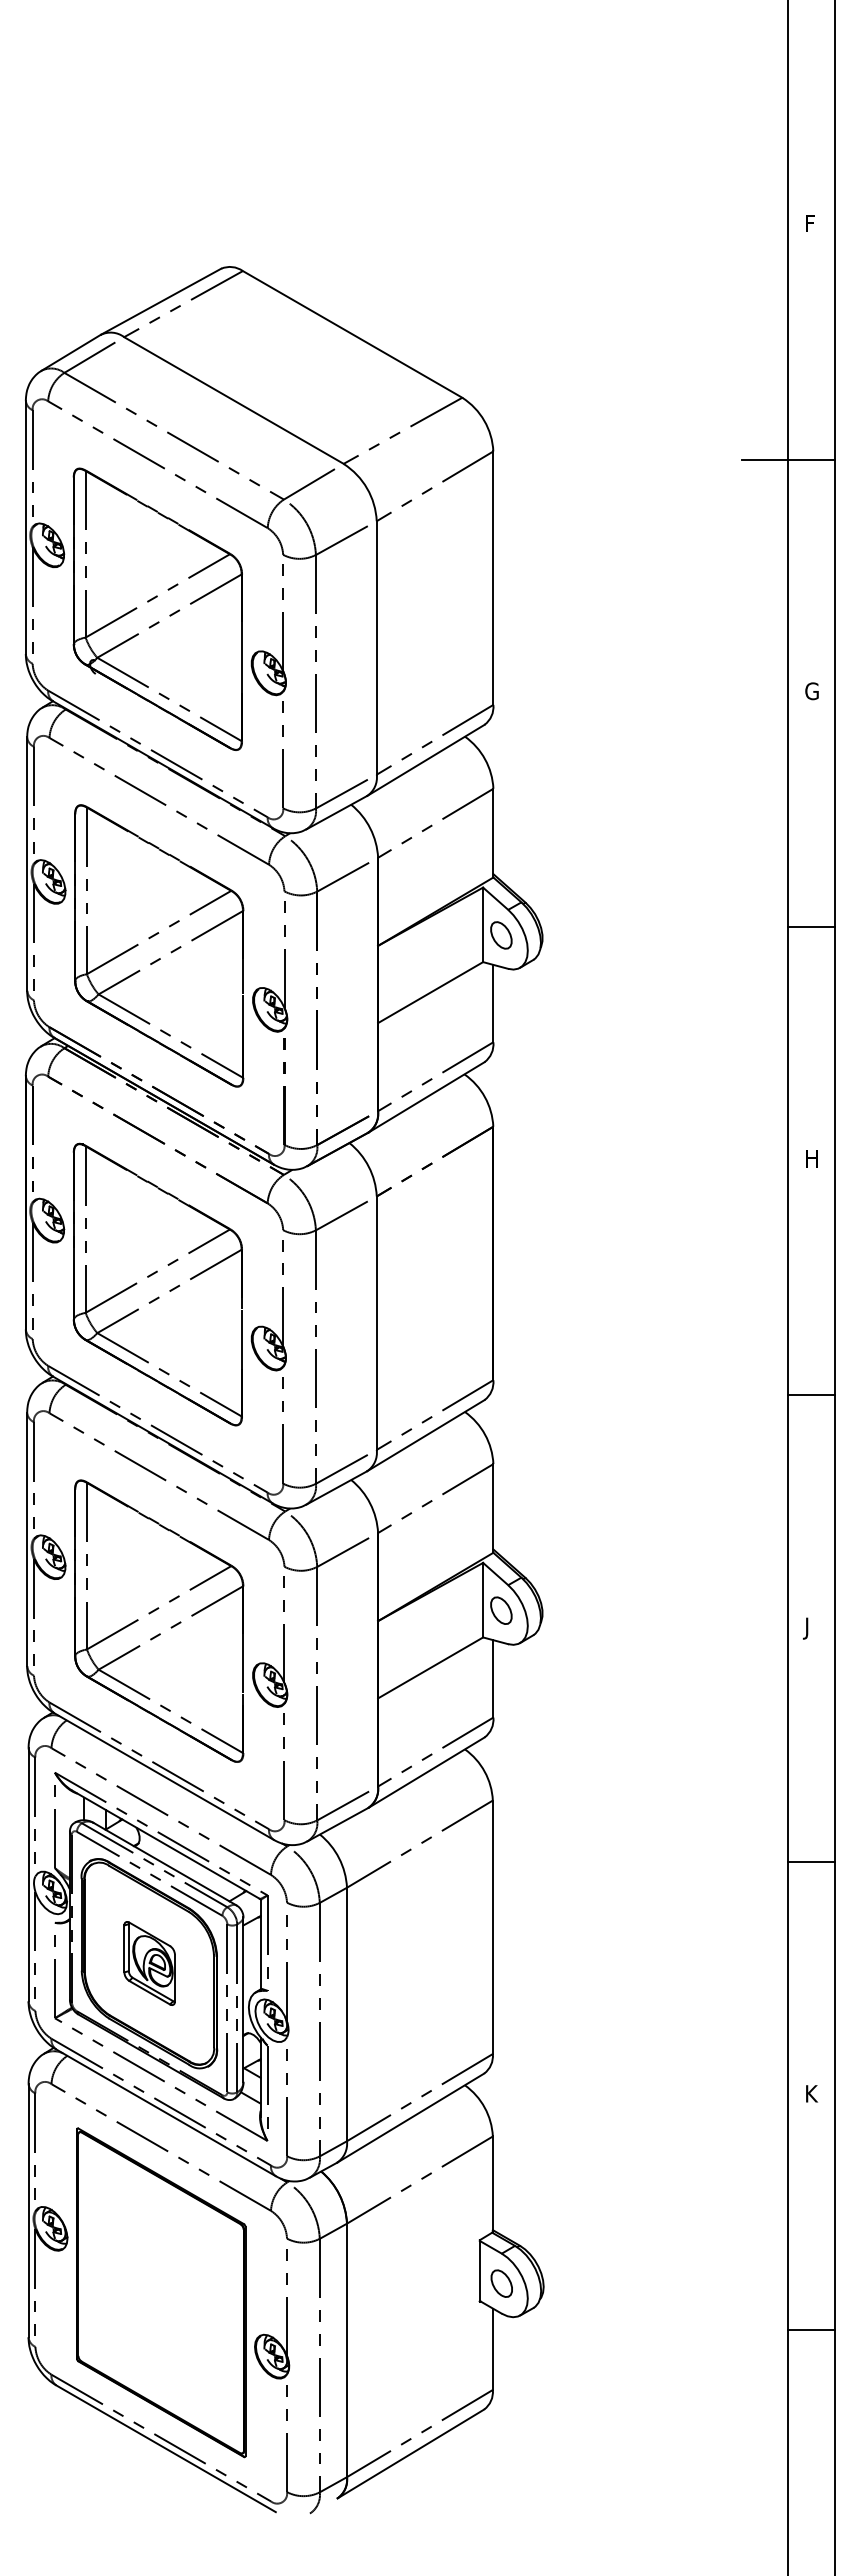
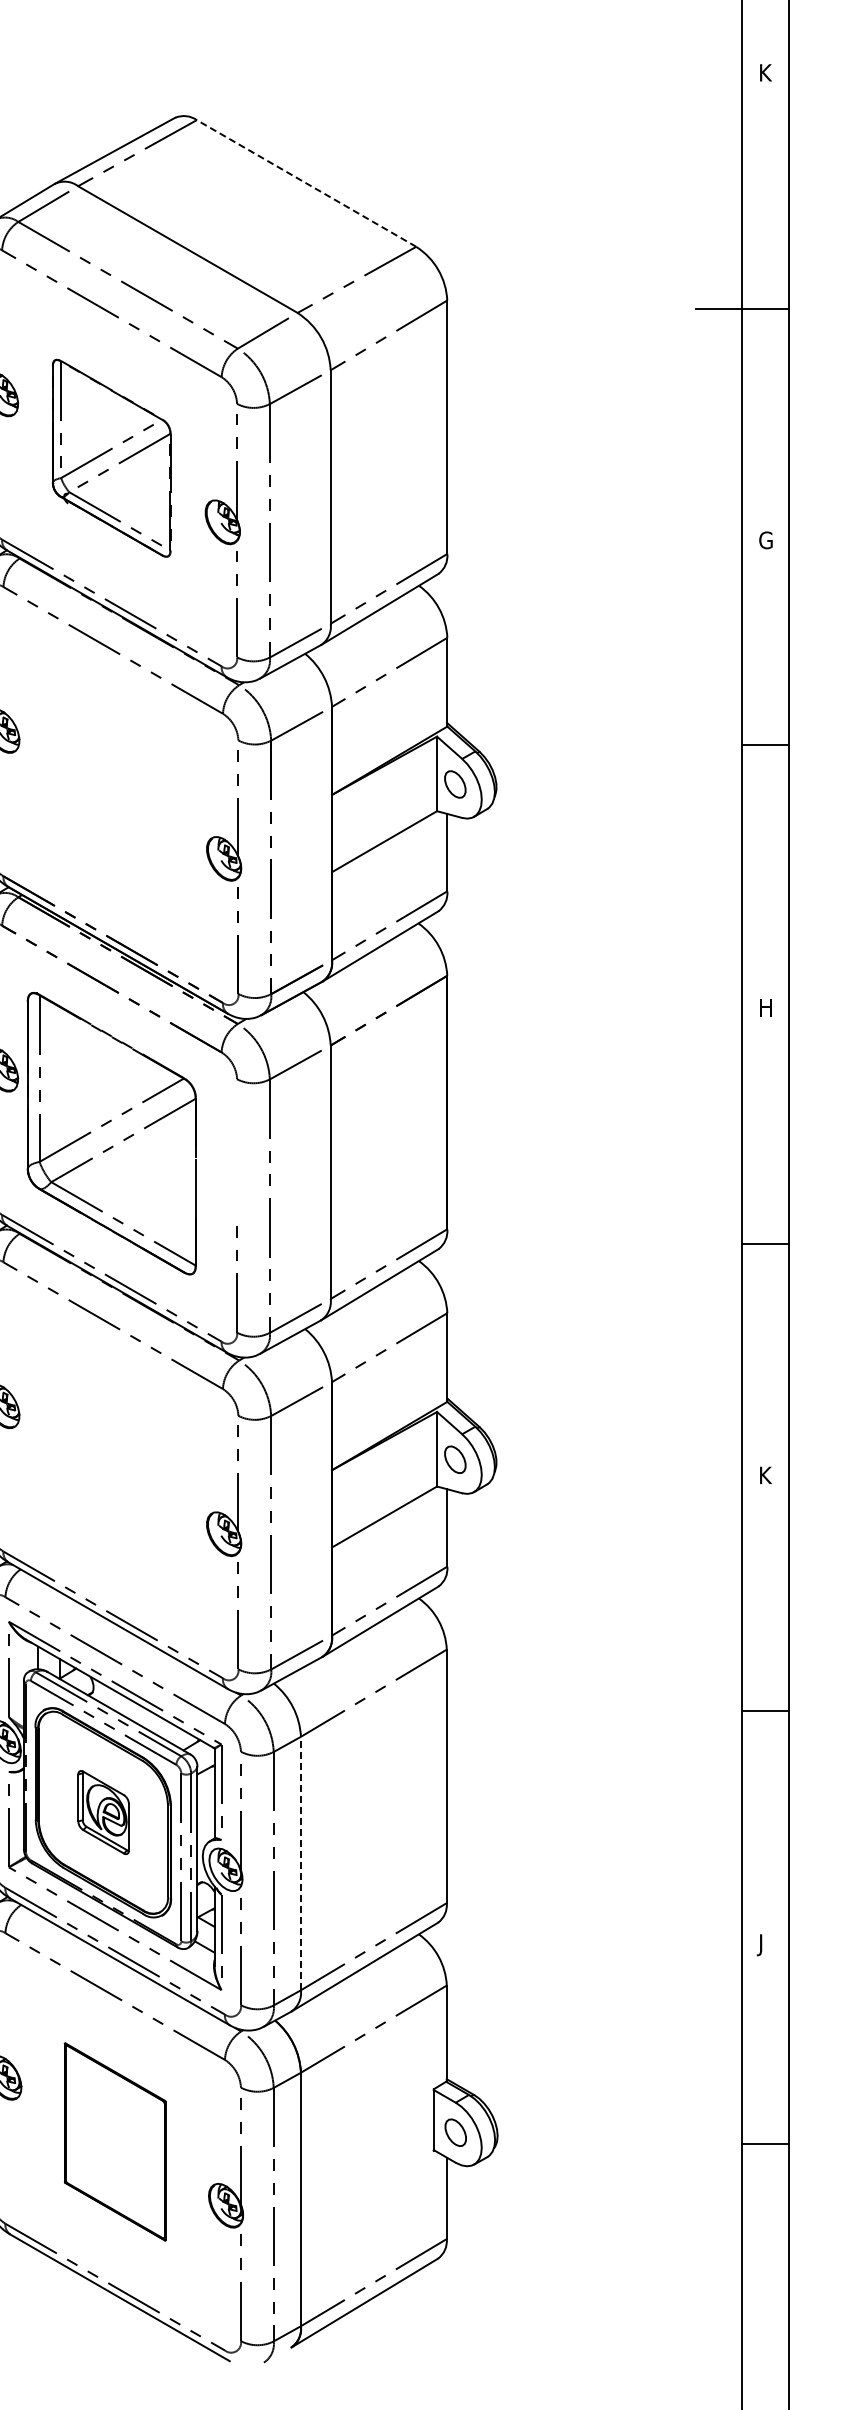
text: (812, 223) -> (766, 72), F -> K
line: (352, 334) -> (306, 183), solid -> dashed
part: (157, 608) -> (111, 457), size x0.7
line: (811, 927) -> (765, 745), moved
part: (154, 936) -> (108, 785), removed
part: (282, 1305) -> (236, 1154), removed
part: (153, 1612) -> (107, 1461), removed
text: (810, 1628) -> (764, 1477), J -> K
line: (347, 2014) -> (301, 1863), solid -> dashed
text: (810, 2096) -> (764, 1945), K -> J
part: (161, 2292) -> (115, 2141), size x0.6
line: (811, 2329) -> (765, 2143), moved

